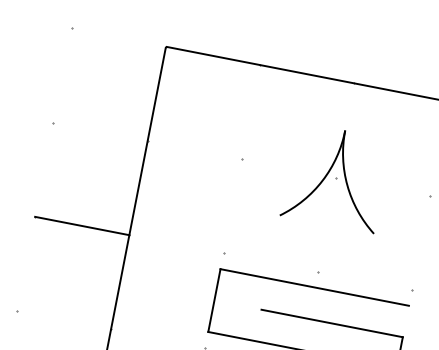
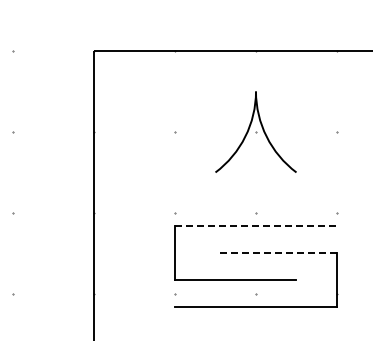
line: (82, 225) -> (53, 212), removed
line: (314, 287) -> (255, 226), solid -> dashed
line: (332, 323) -> (276, 253), solid -> dashed

